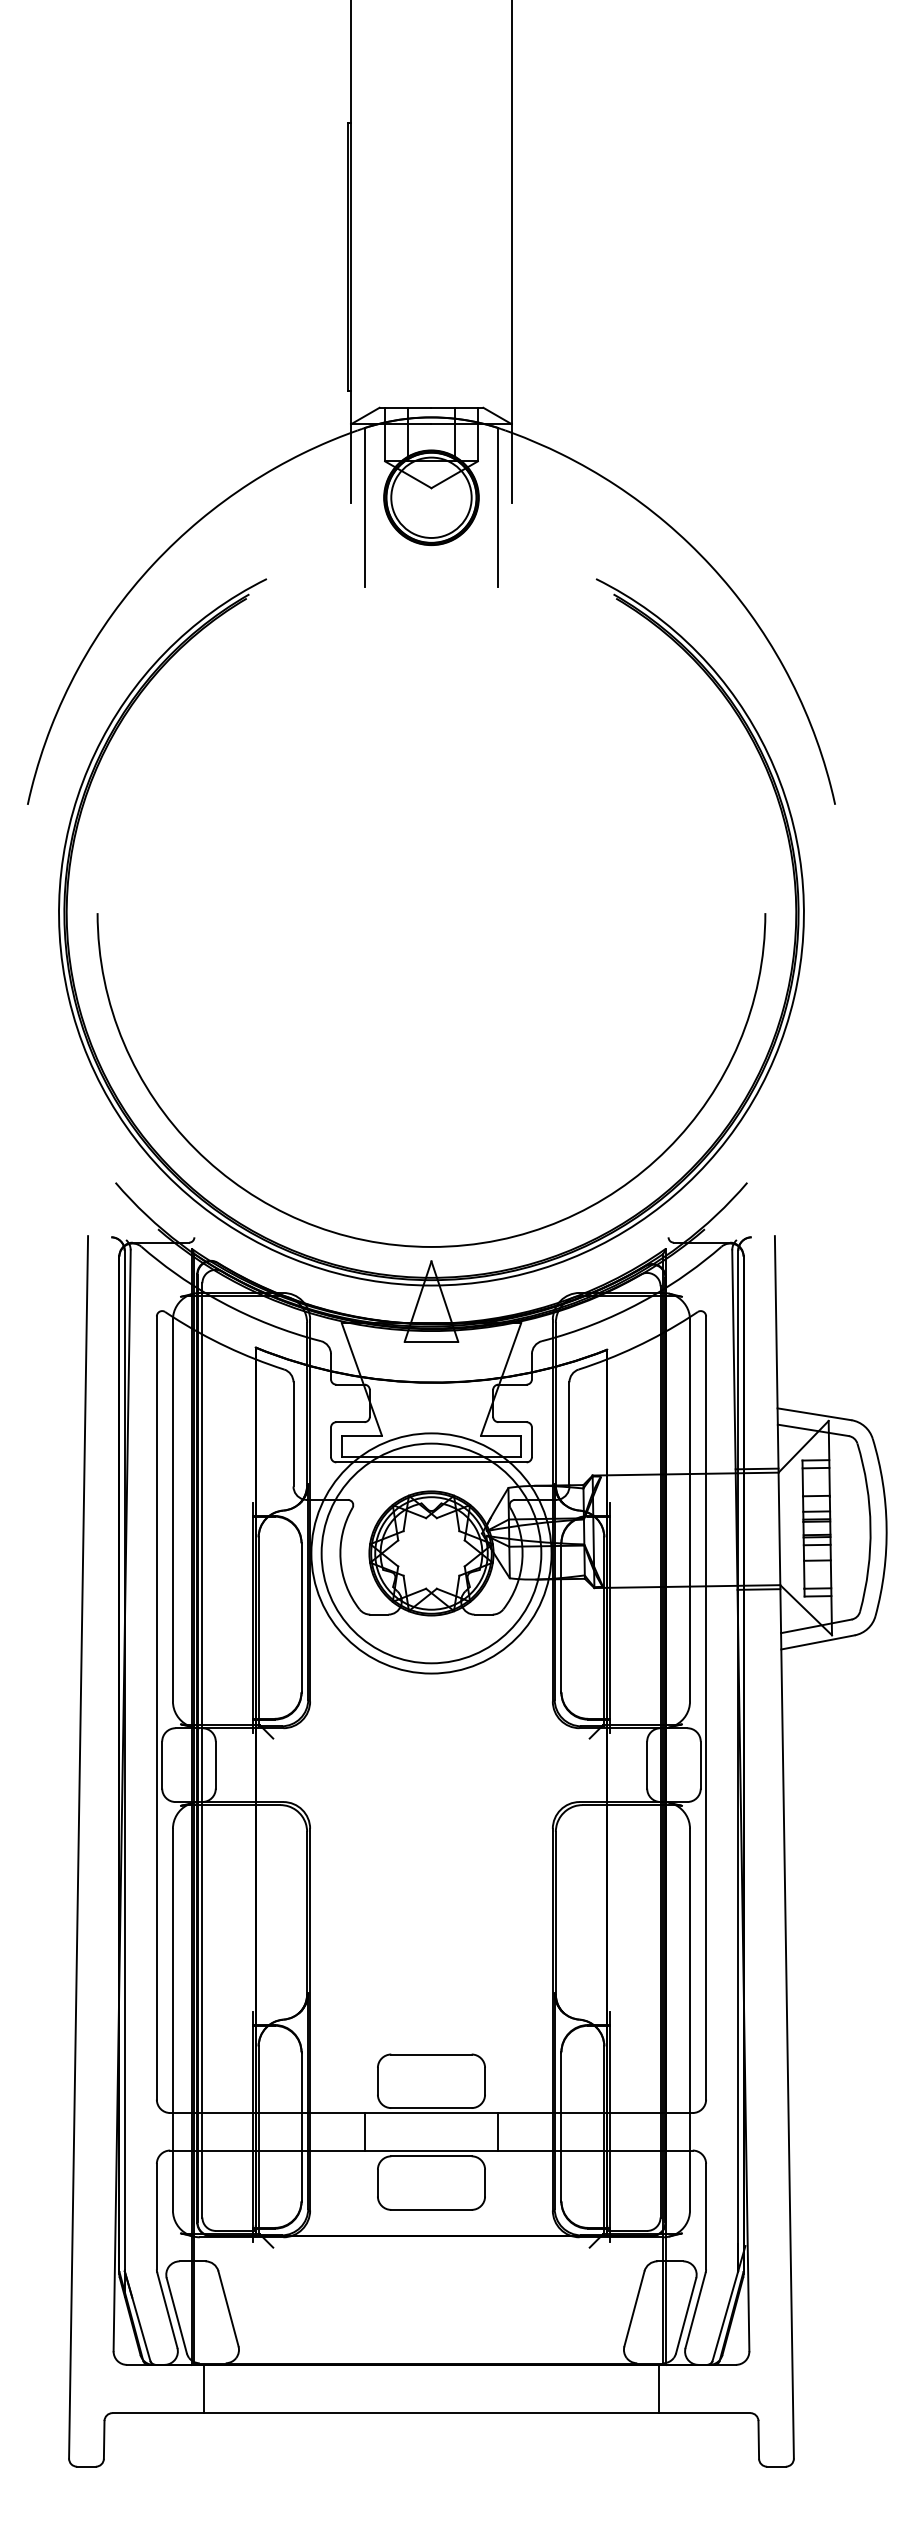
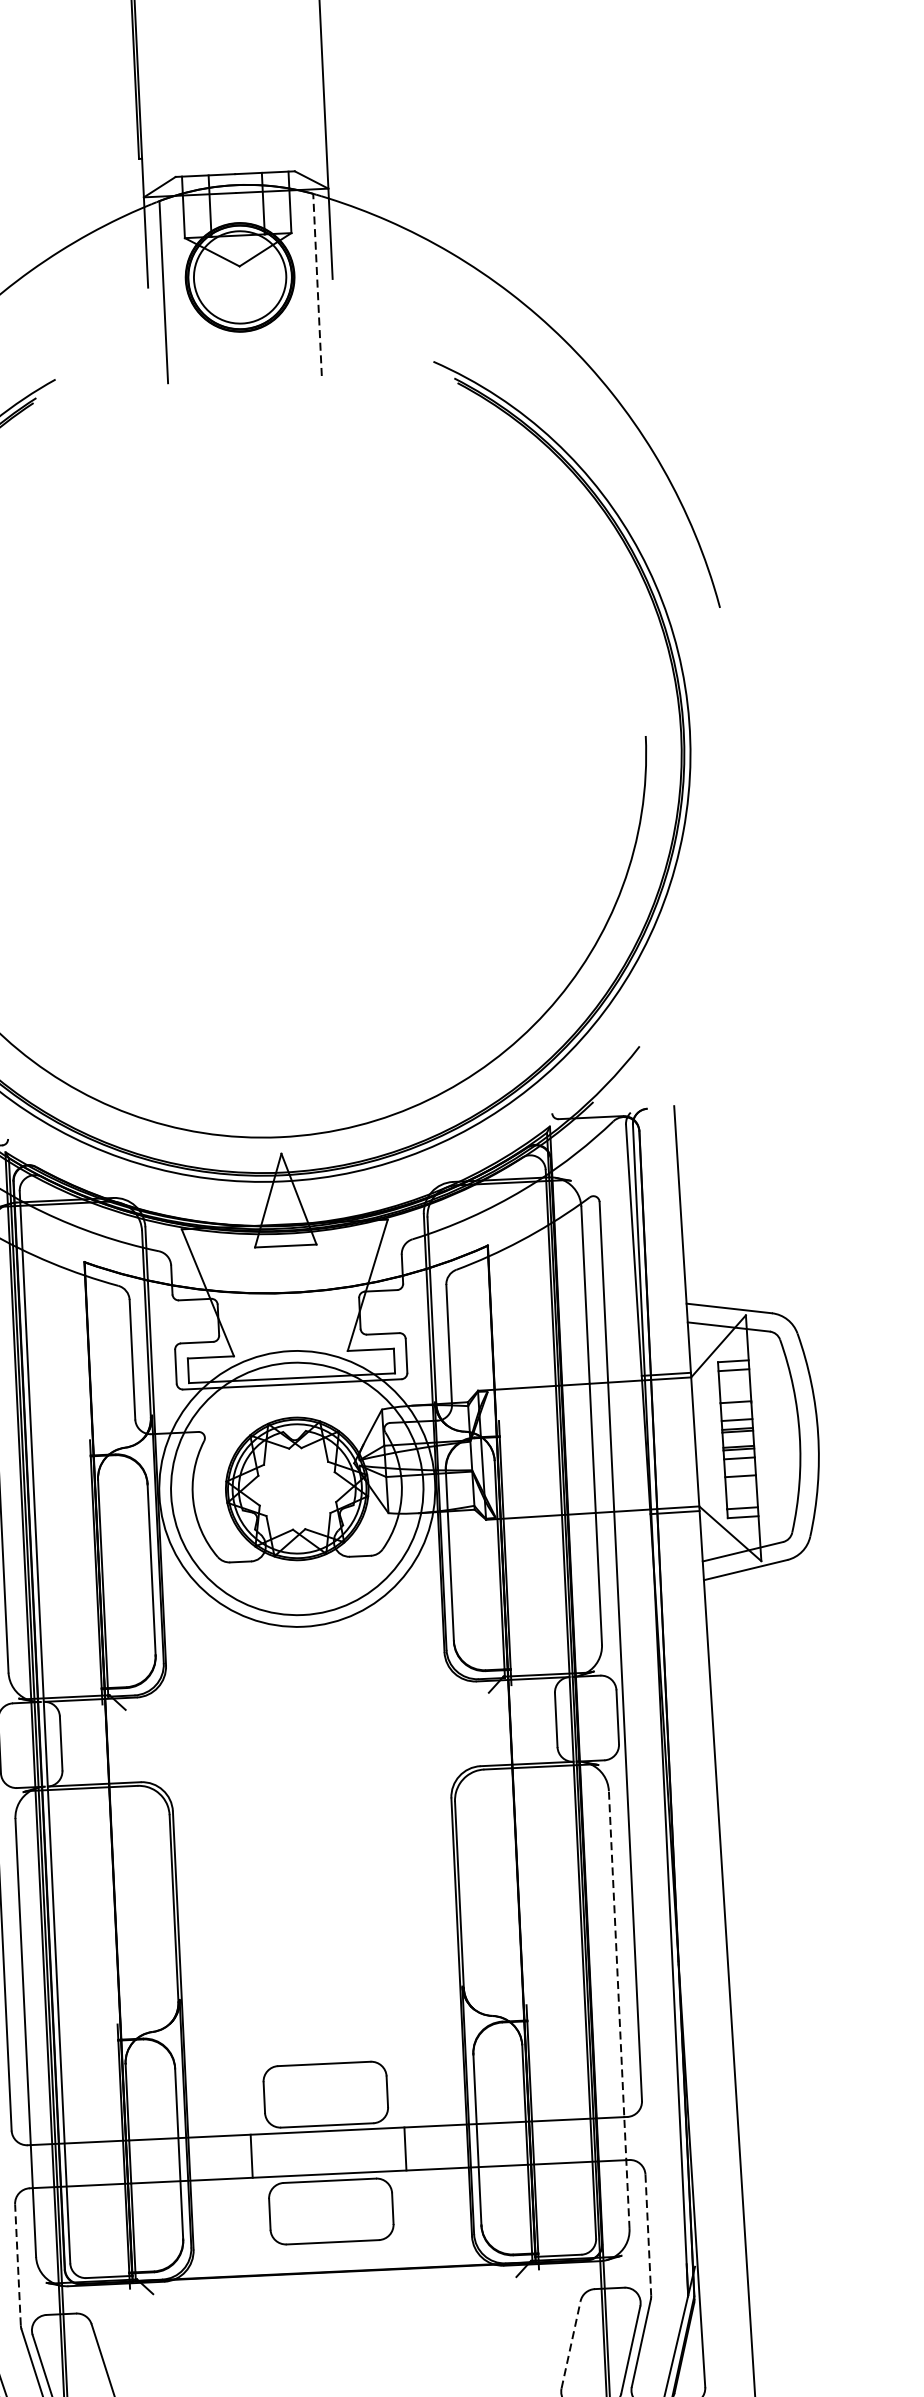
line: (498, 506) -> (317, 283), solid -> dashed
line: (690, 2019) -> (619, 2009), solid -> dashed
line: (156, 2216) -> (17, 2264), solid -> dashed
line: (706, 2216) -> (648, 2234), solid -> dashed
line: (634, 2308) -> (571, 2344), solid -> dashed

